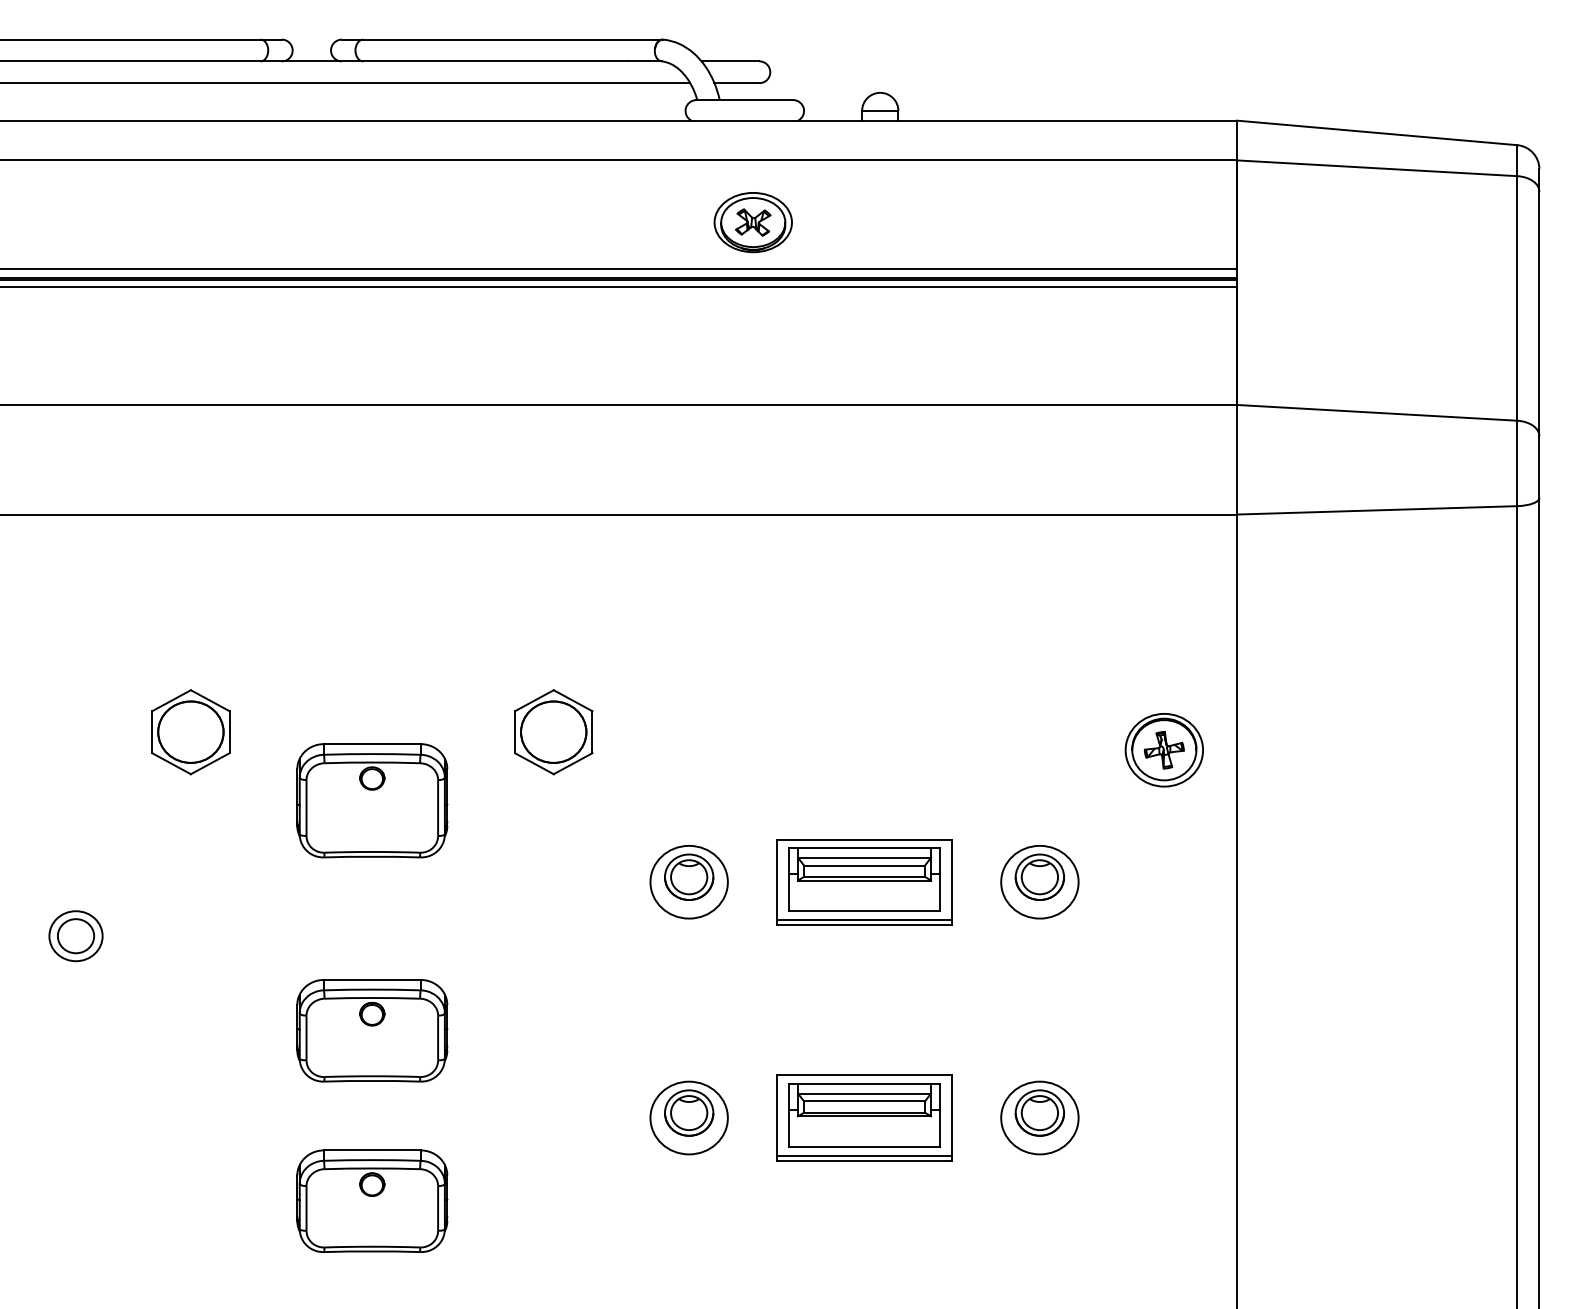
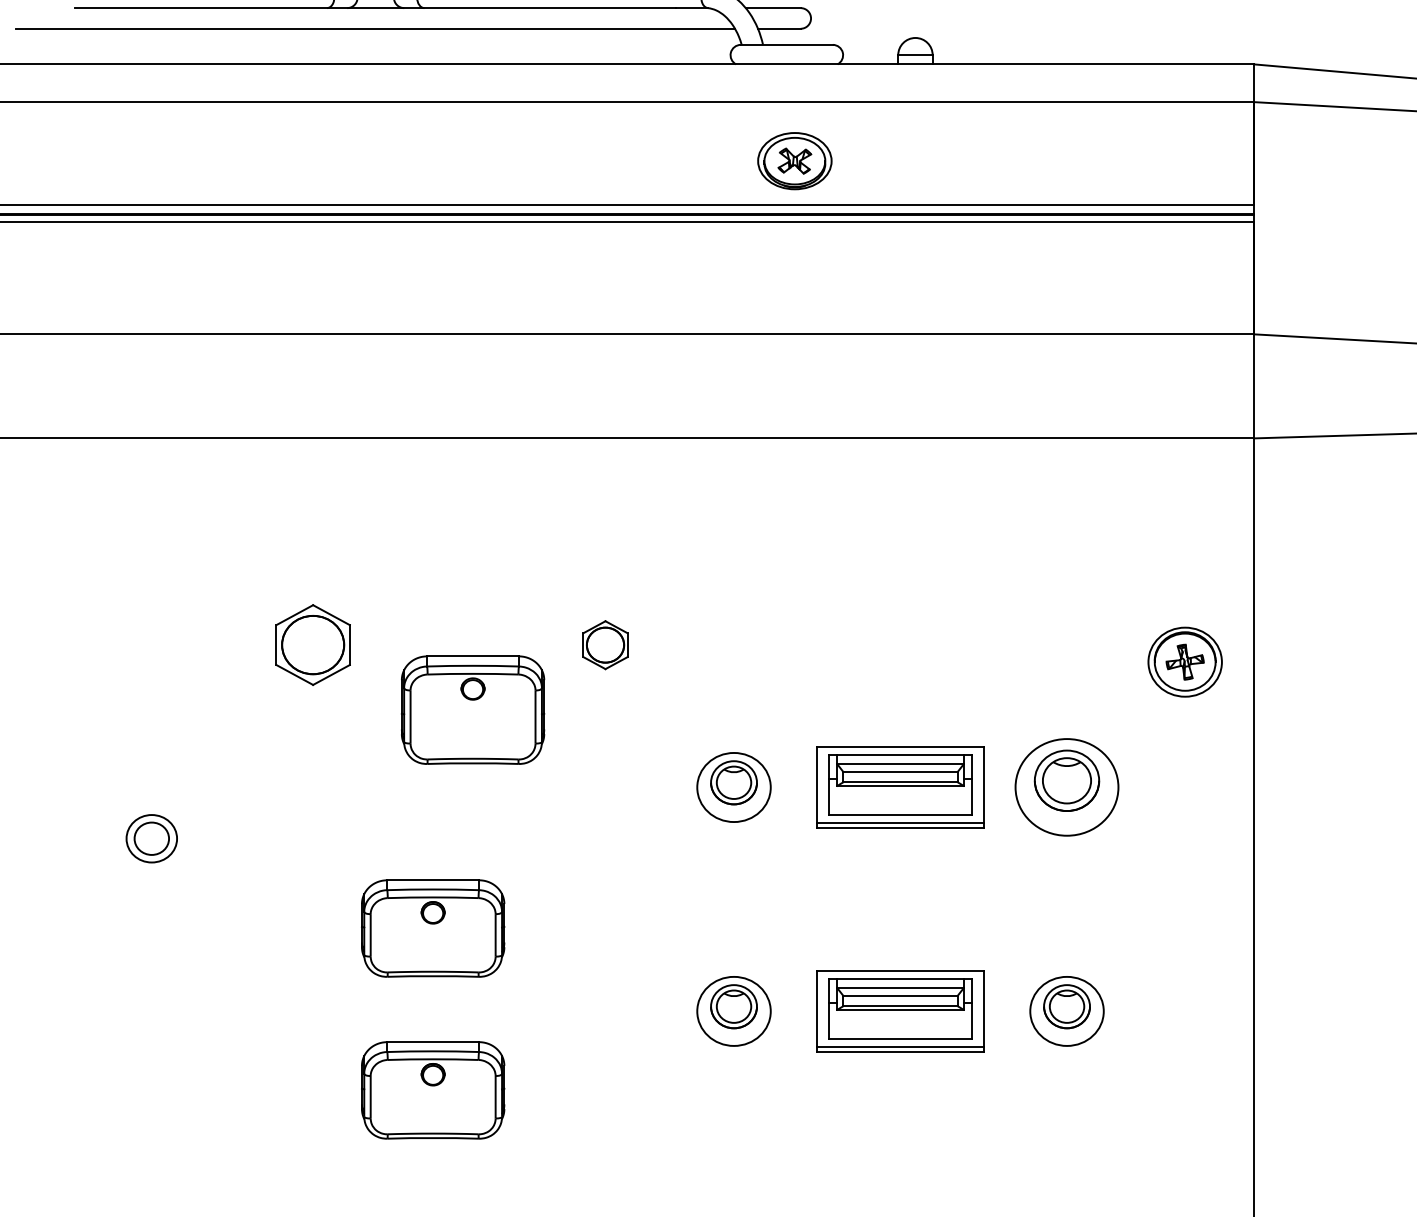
part: (190, 732) -> (312, 645), moved
part: (553, 732) -> (605, 645), size x0.6
part: (372, 800) -> (473, 709), moved
part: (1039, 882) -> (1066, 787), size x1.4

